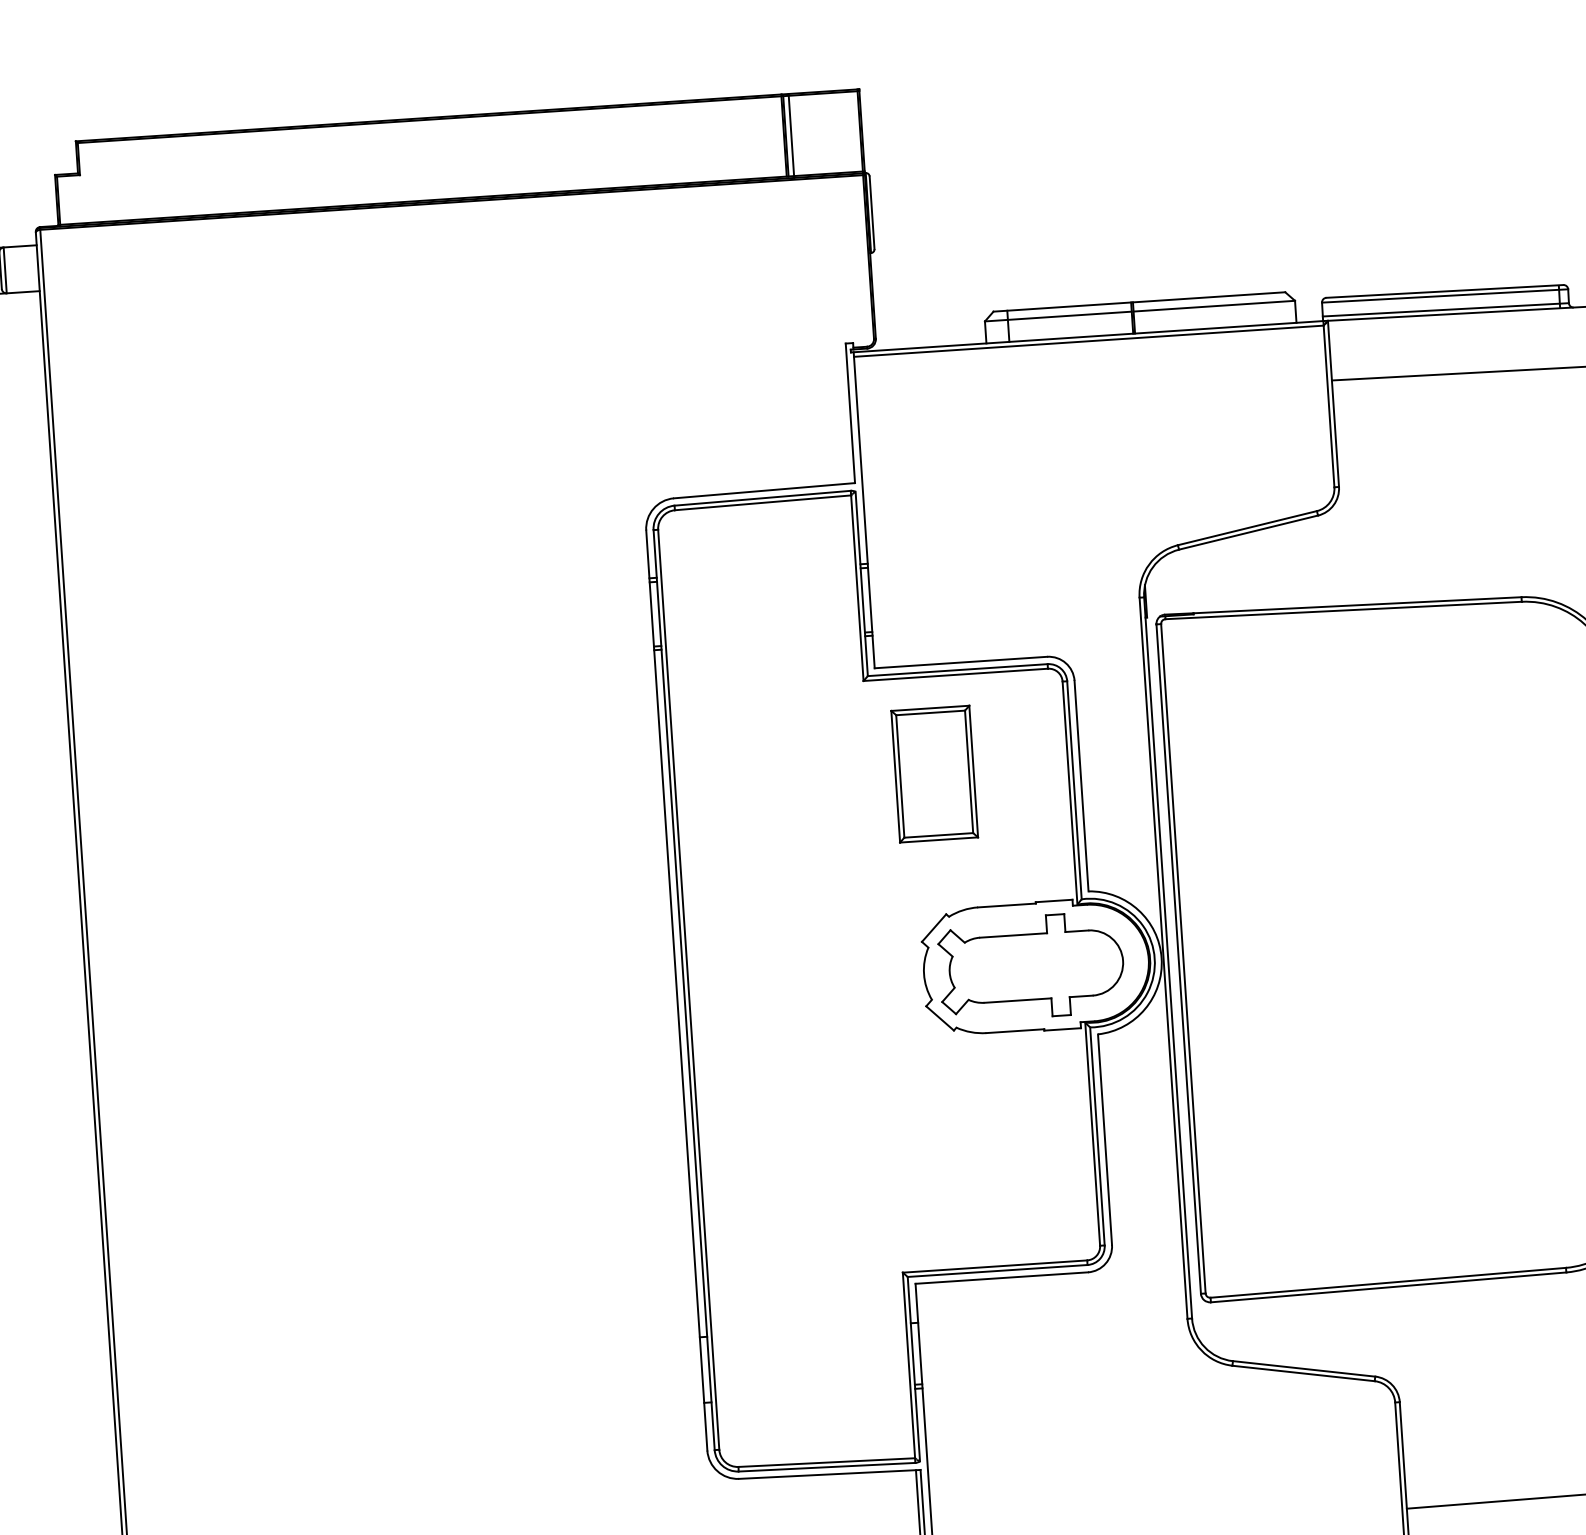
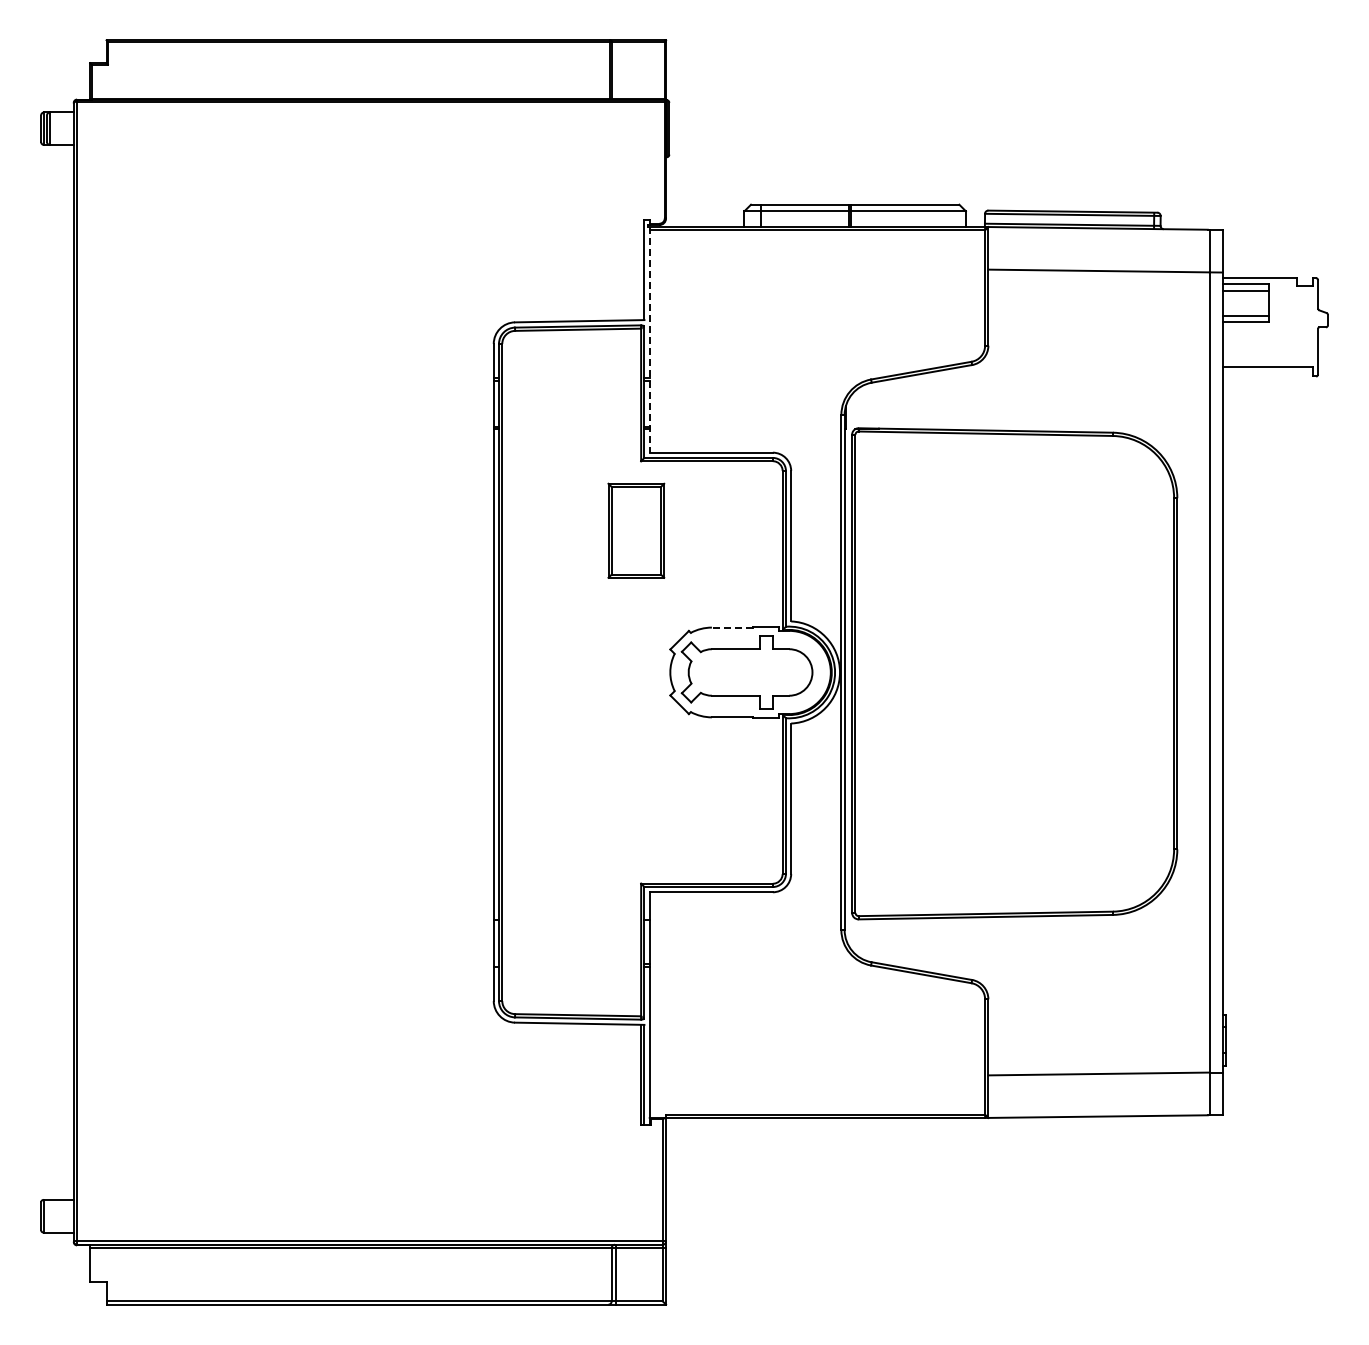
line: (791, 136) -> (615, 70), removed
line: (863, 509) -> (649, 339), solid -> dashed
part: (934, 773) -> (636, 530), moved
line: (1006, 905) -> (732, 627), solid -> dashed

